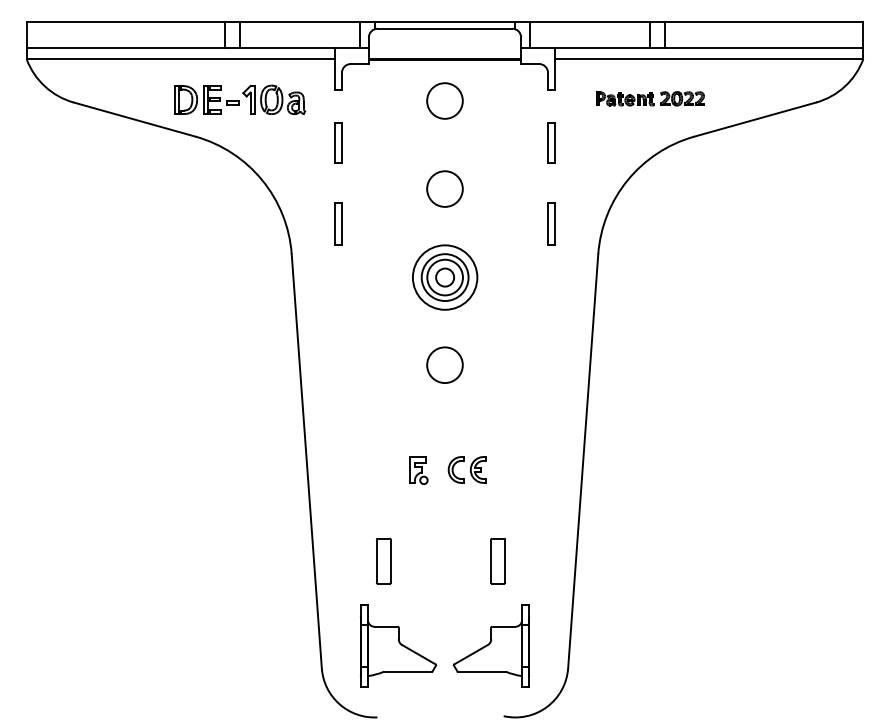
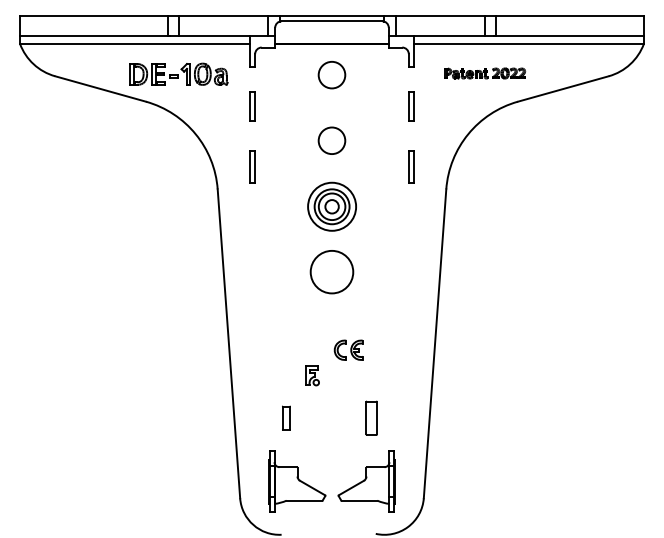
circle: (444, 365) -> (331, 272), size x1.6
part: (418, 470) -> (312, 375), moved
part: (383, 560) -> (286, 417), size x0.7

